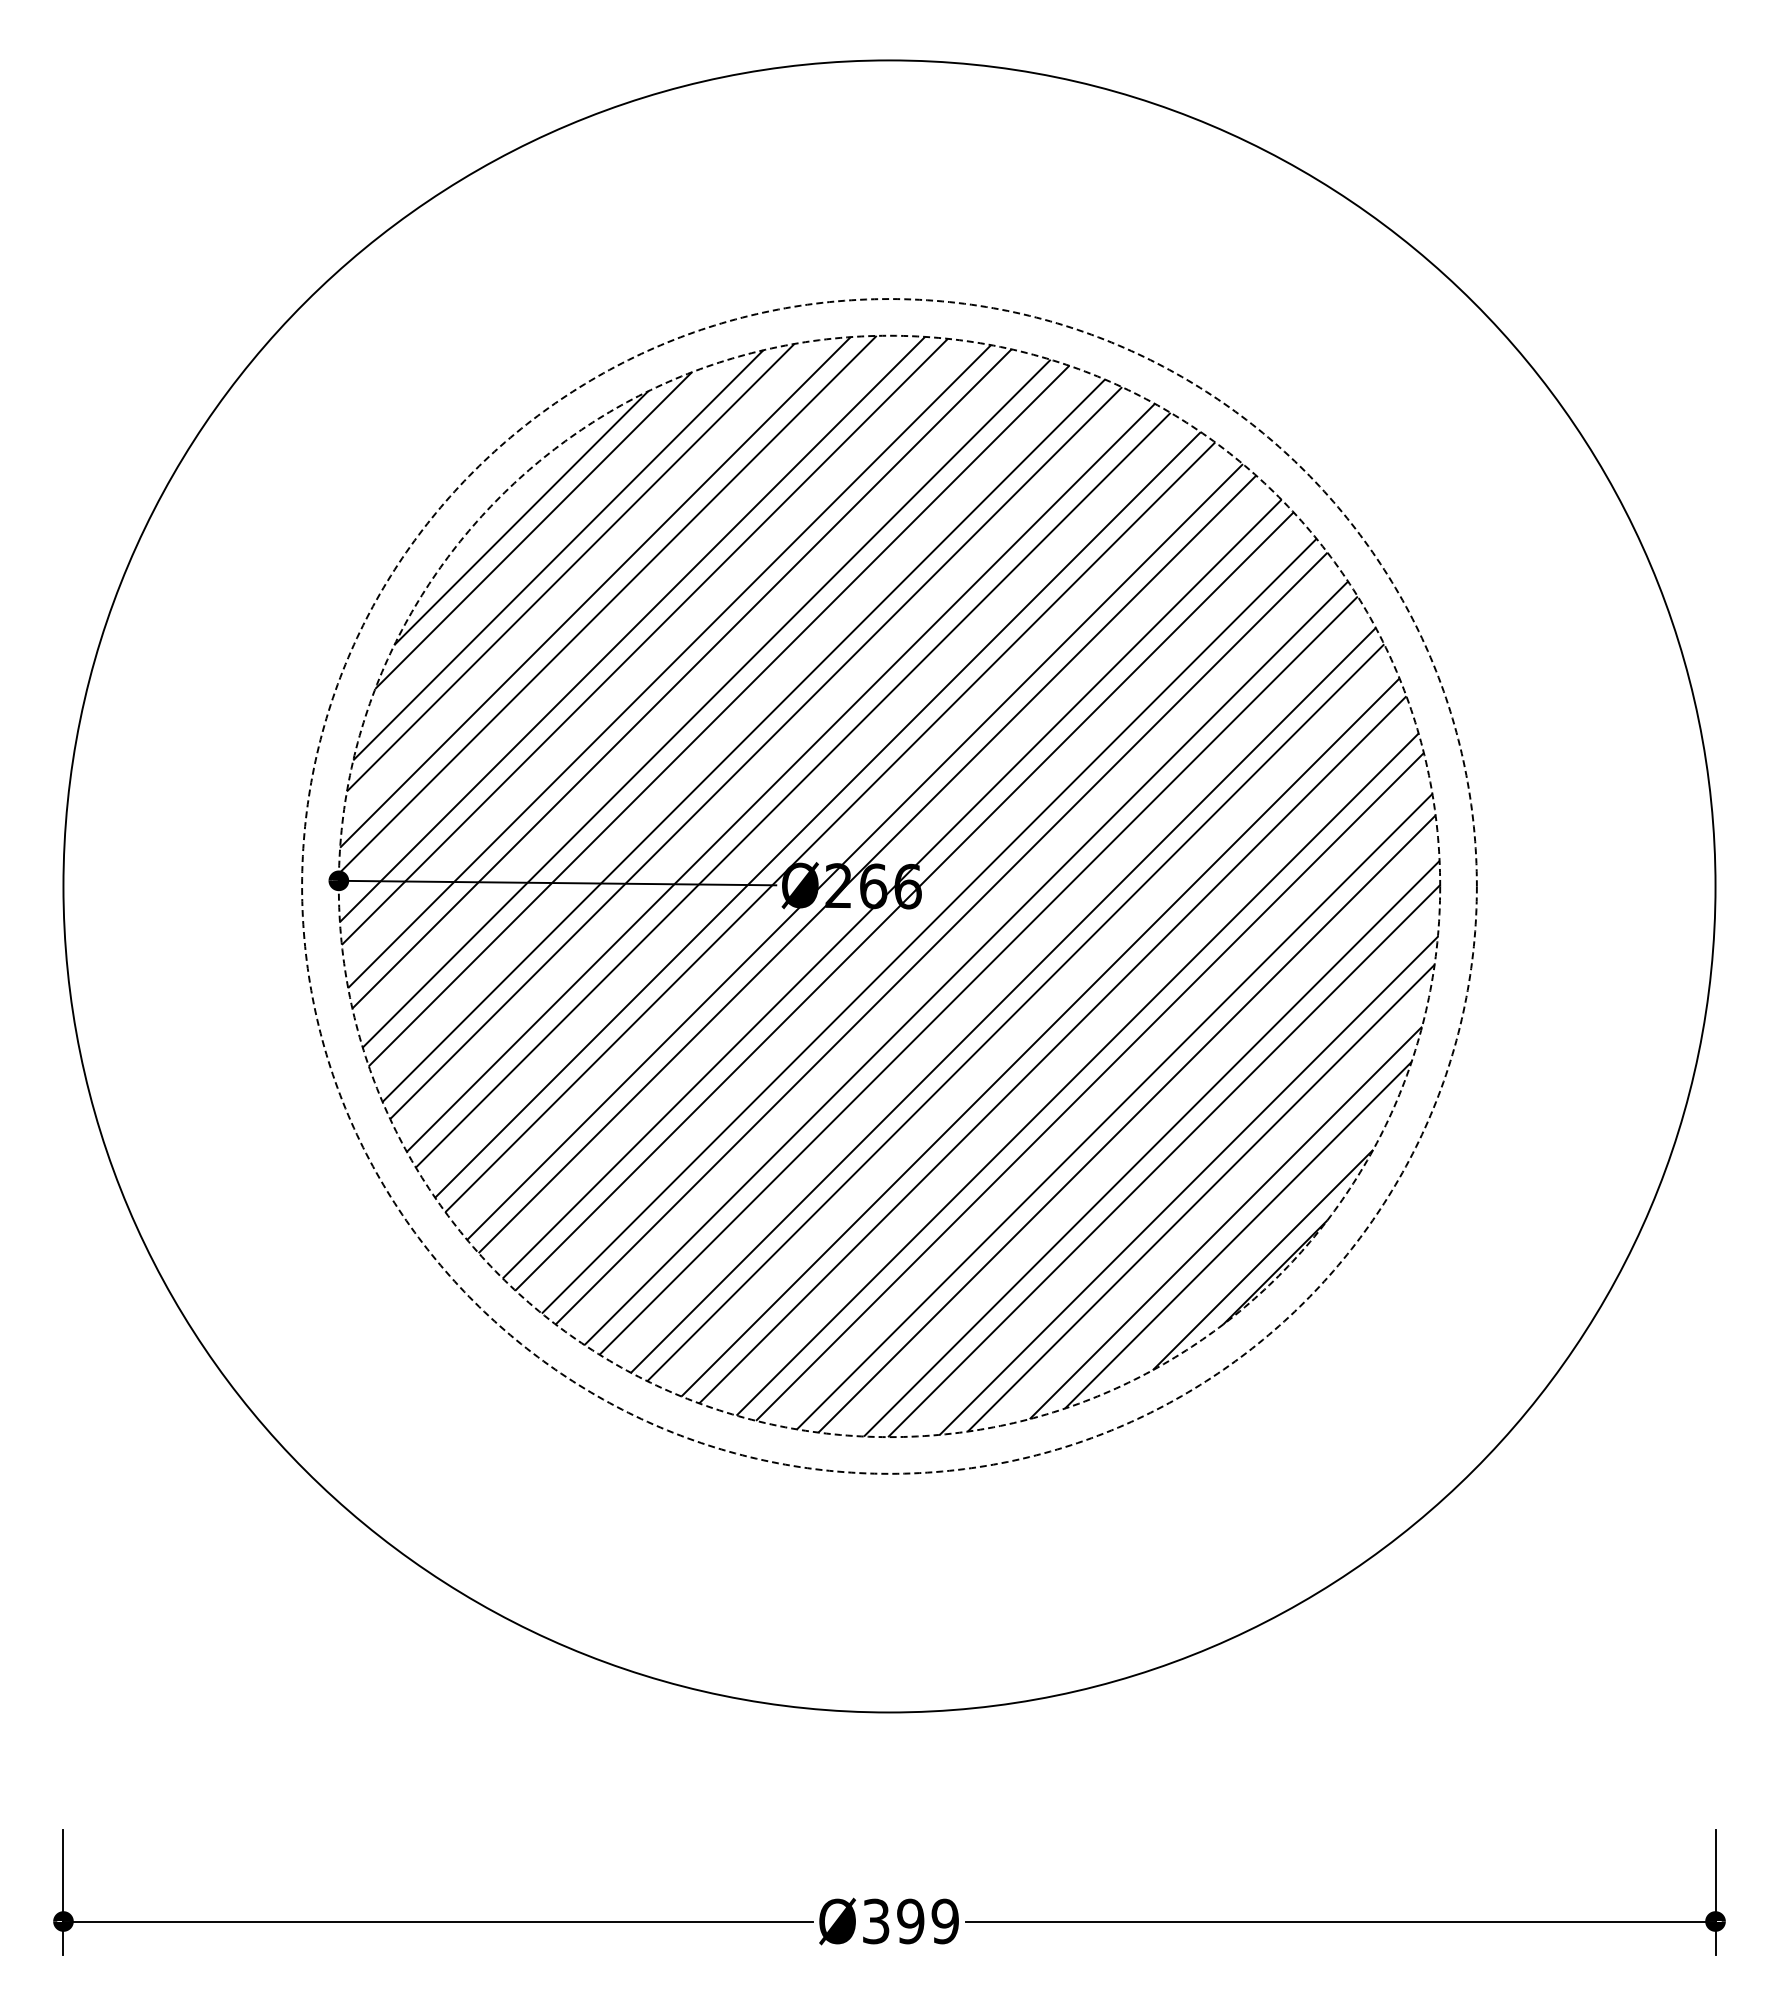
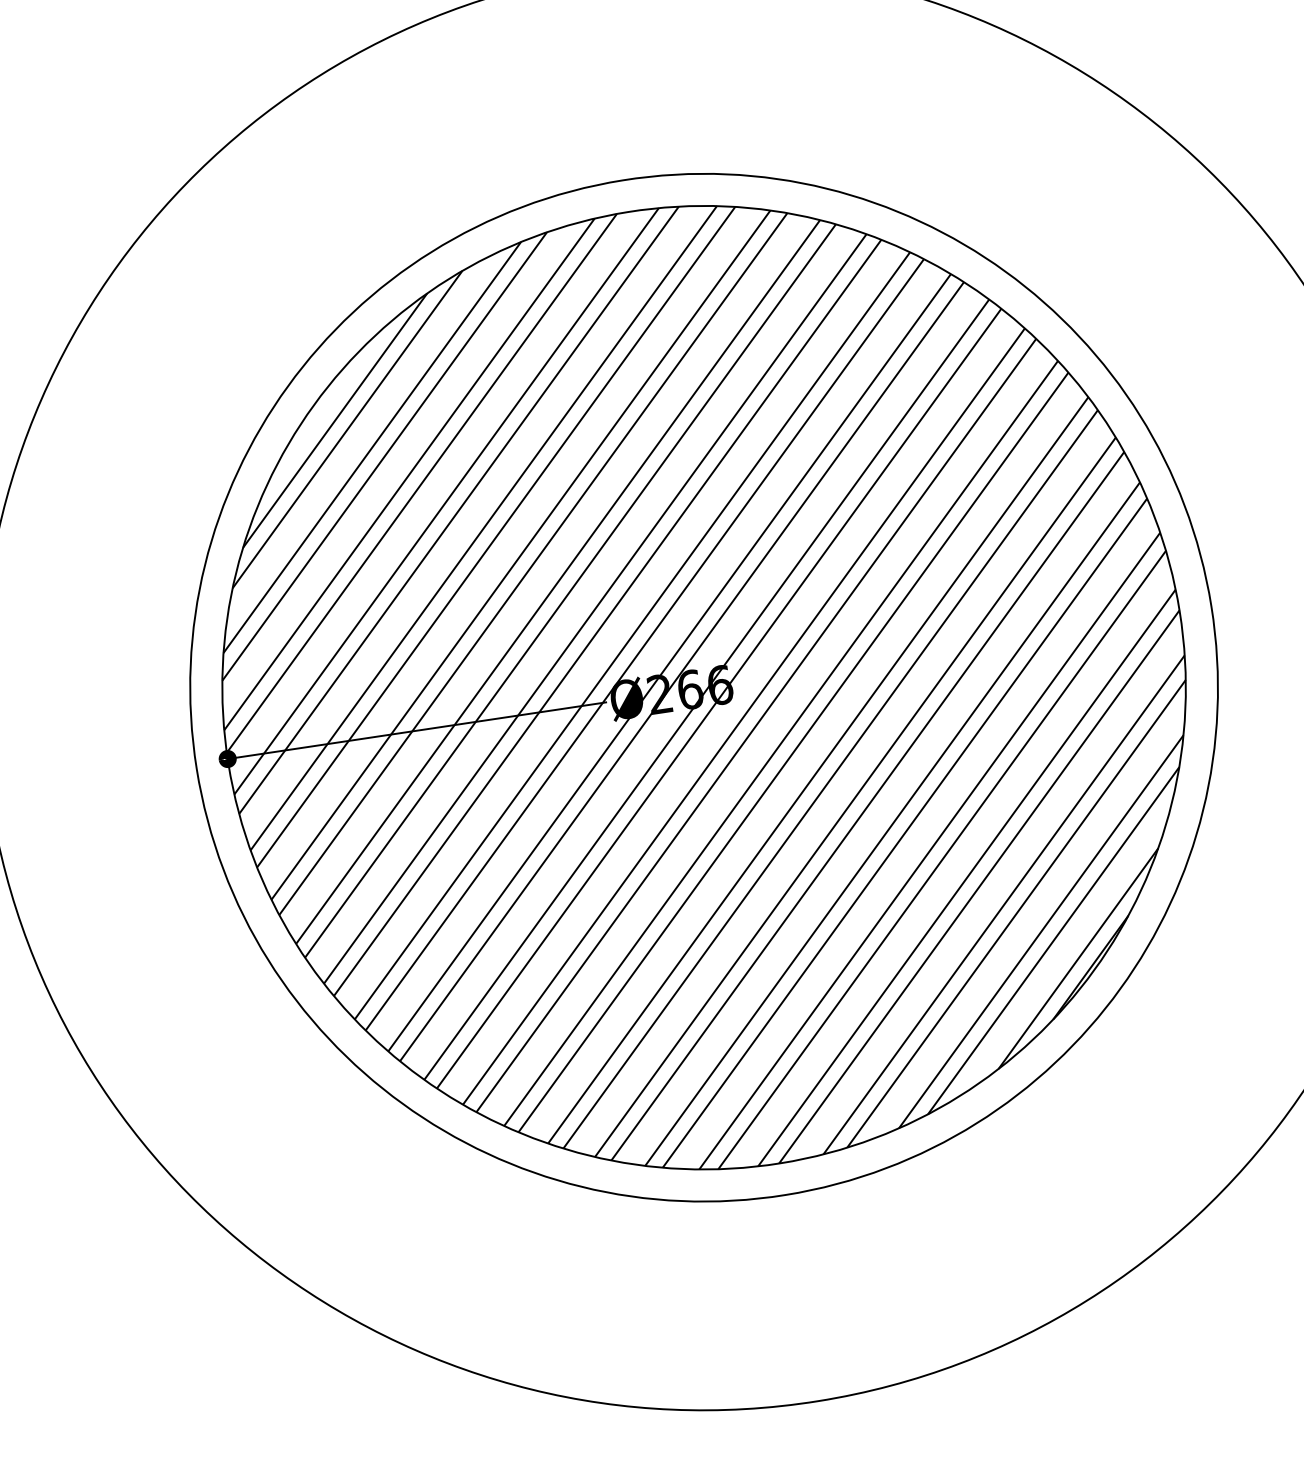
circle: (889, 886) -> (704, 687), dashed -> solid
circle: (889, 886) -> (704, 687), dashed -> solid

